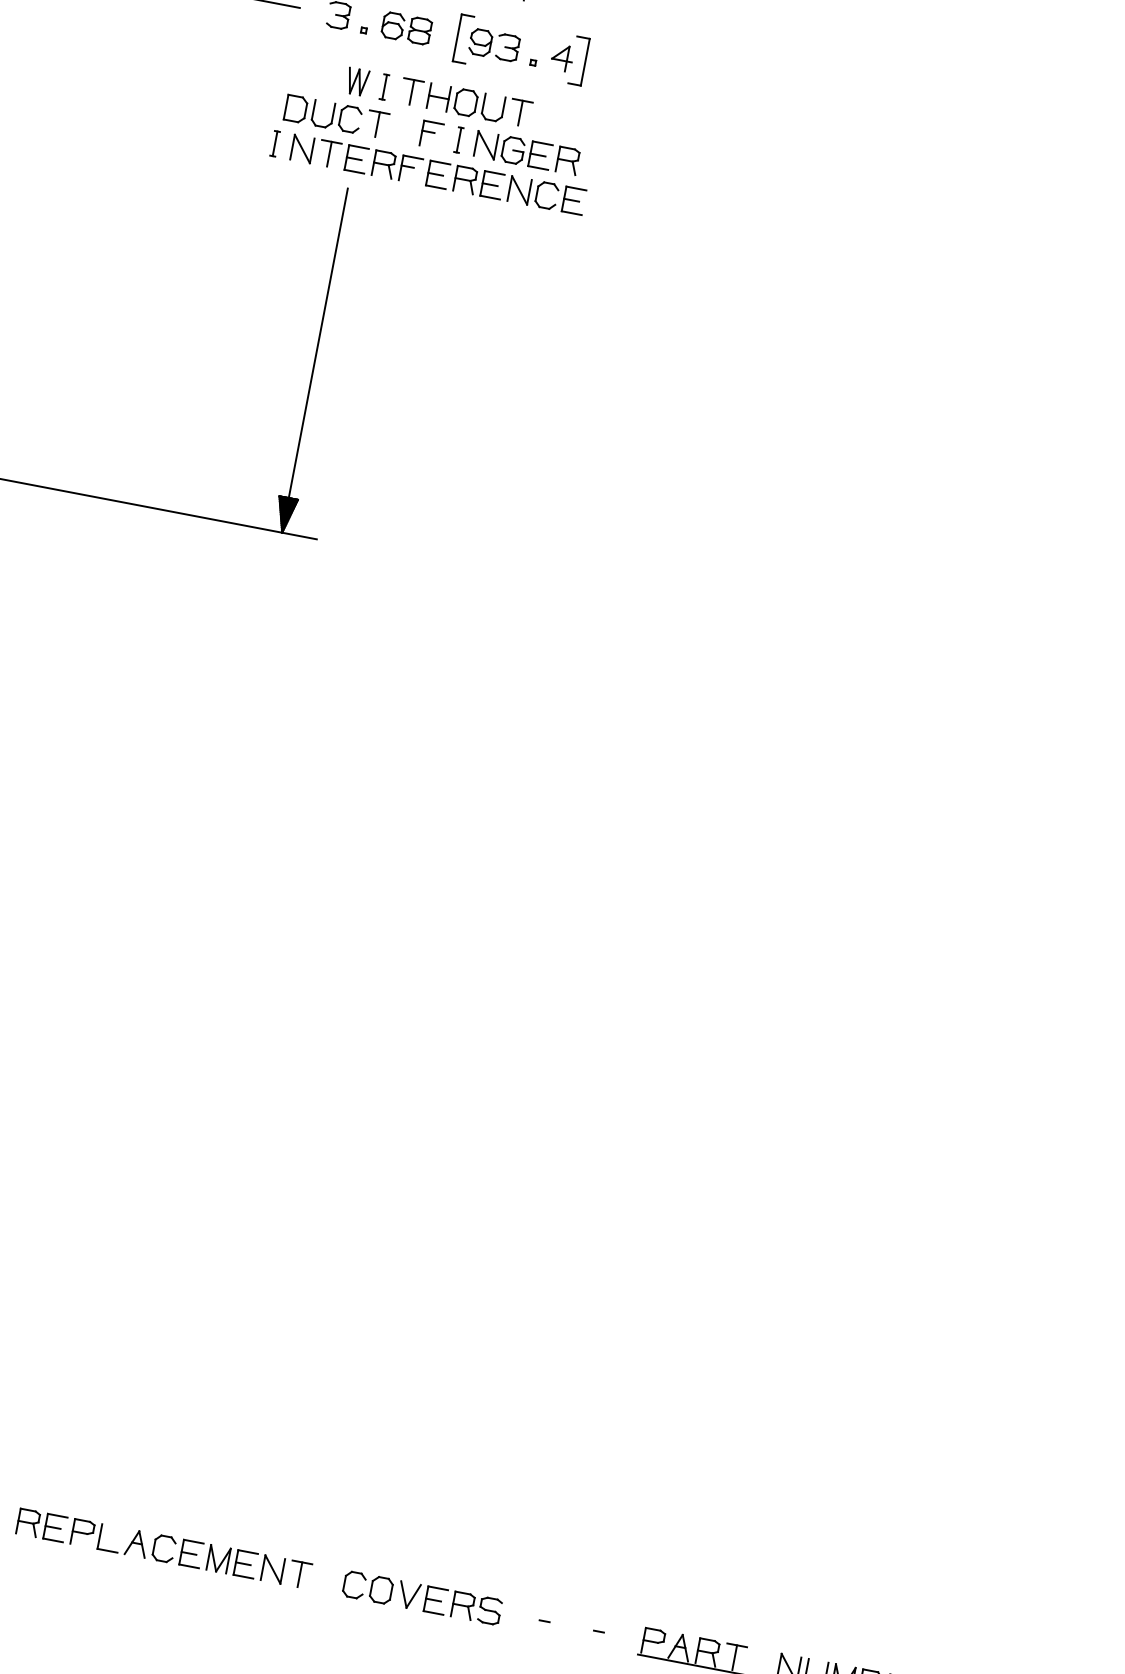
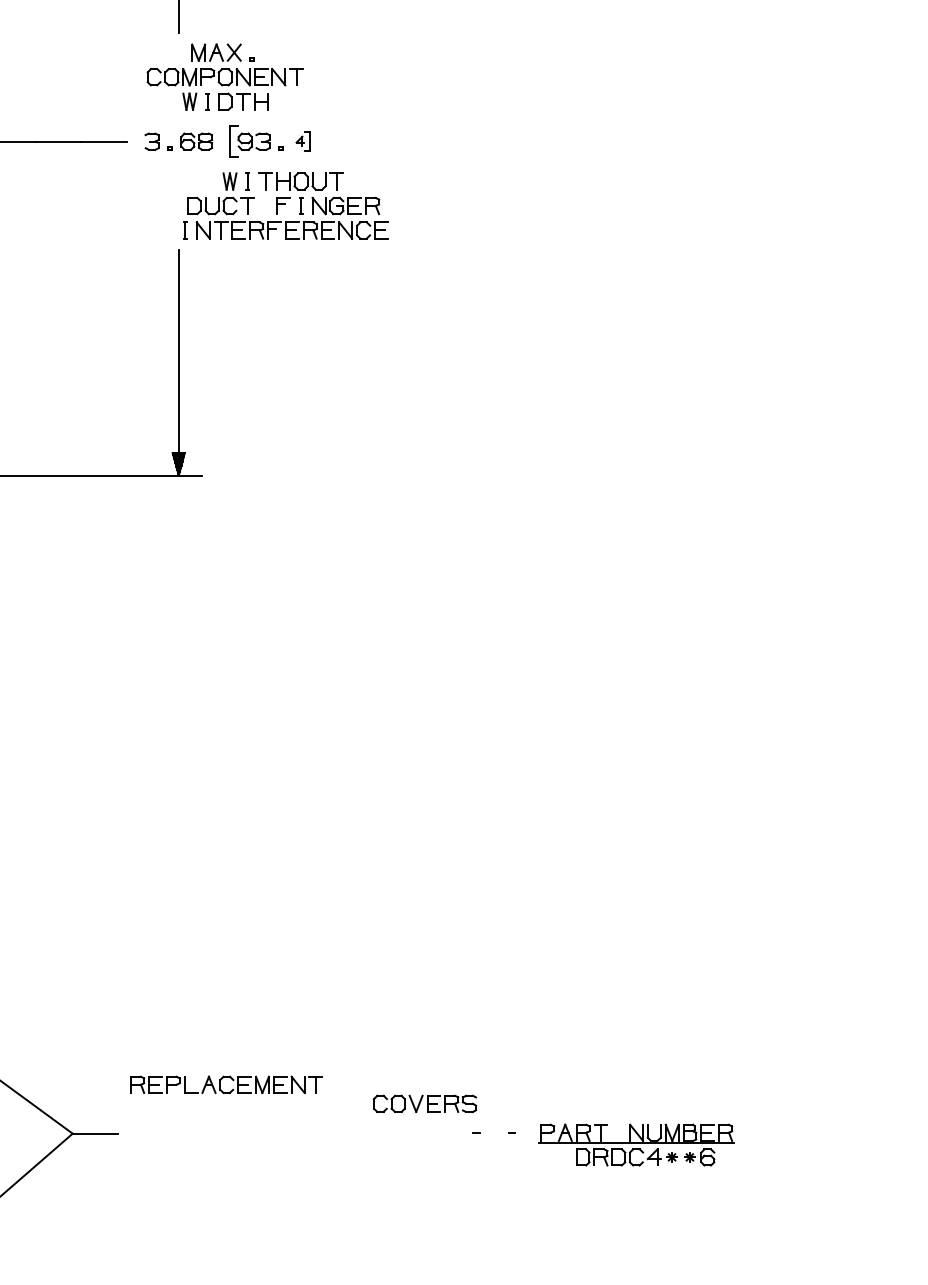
part: (568, 58) -> (302, 141), size x0.6
part: (435, 134) -> (285, 205), moved
part: (163, 1548) -> (226, 1084), moved
part: (423, 1597) -> (425, 1103), moved

